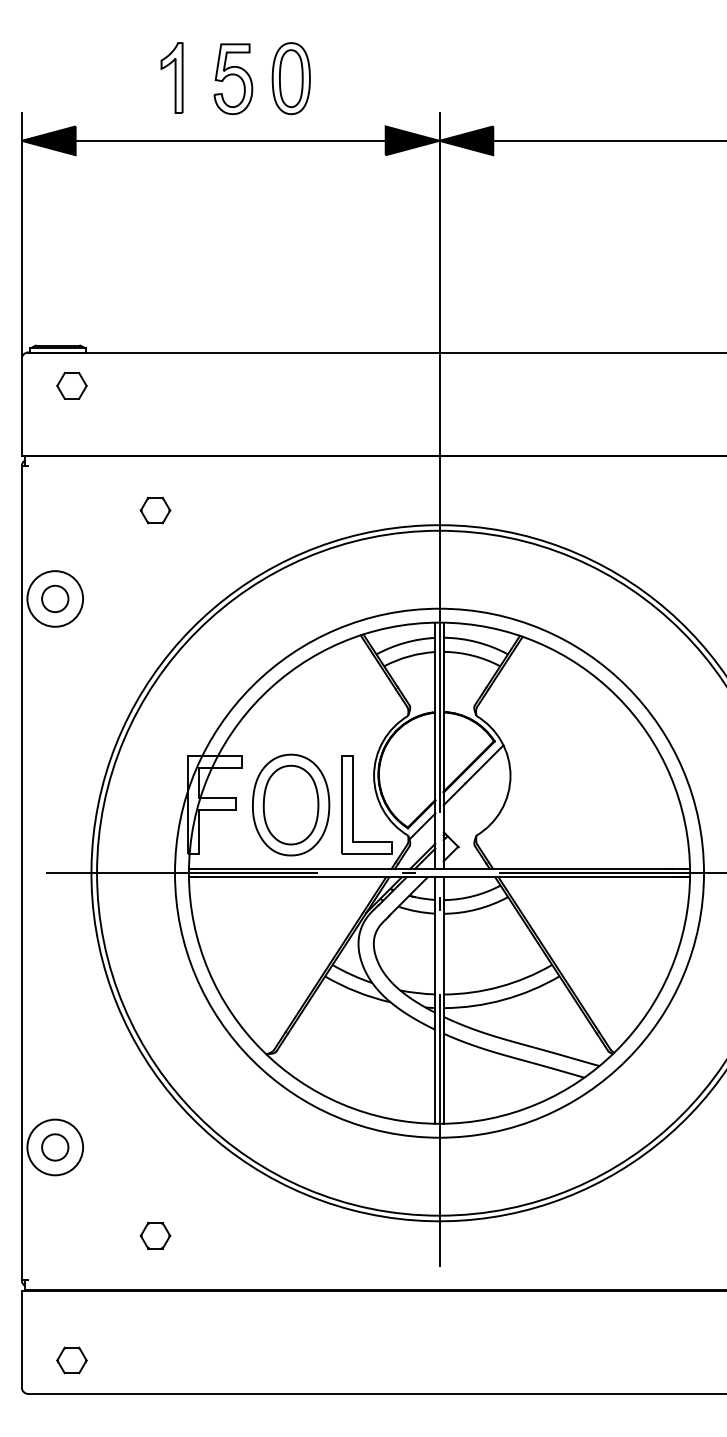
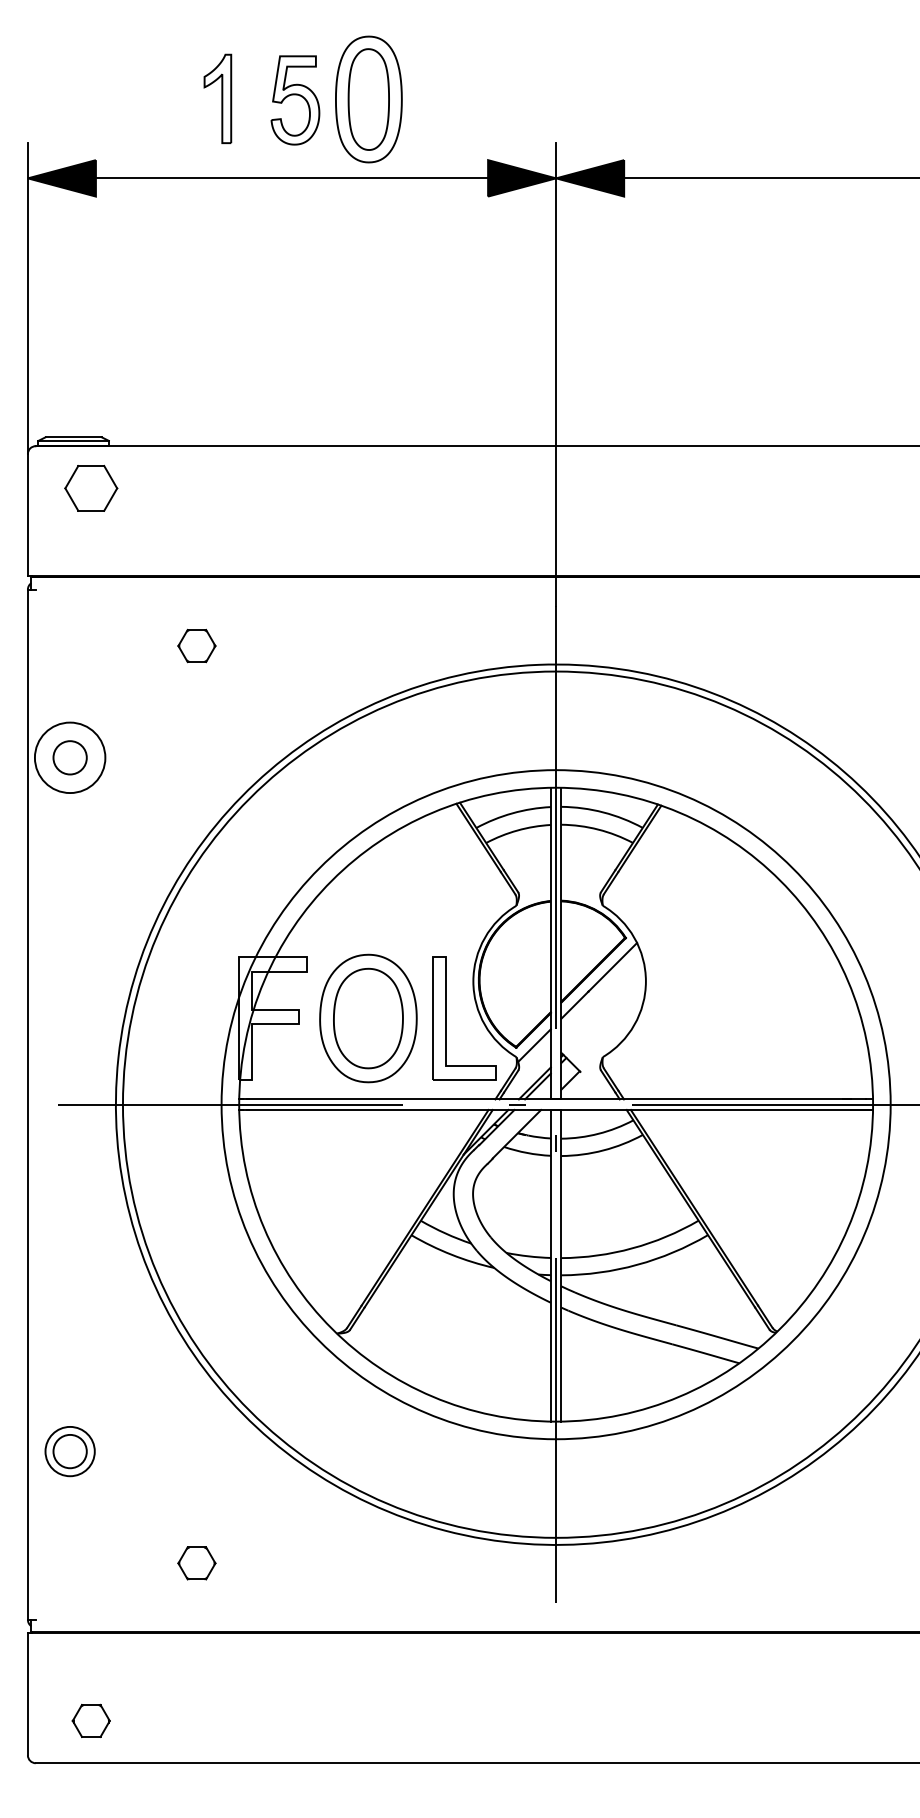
part: (290, 78) -> (367, 99), size x1.4
part: (71, 385) -> (90, 487), size x1.4
circle: (55, 1147) -> (70, 1451), size x0.7

